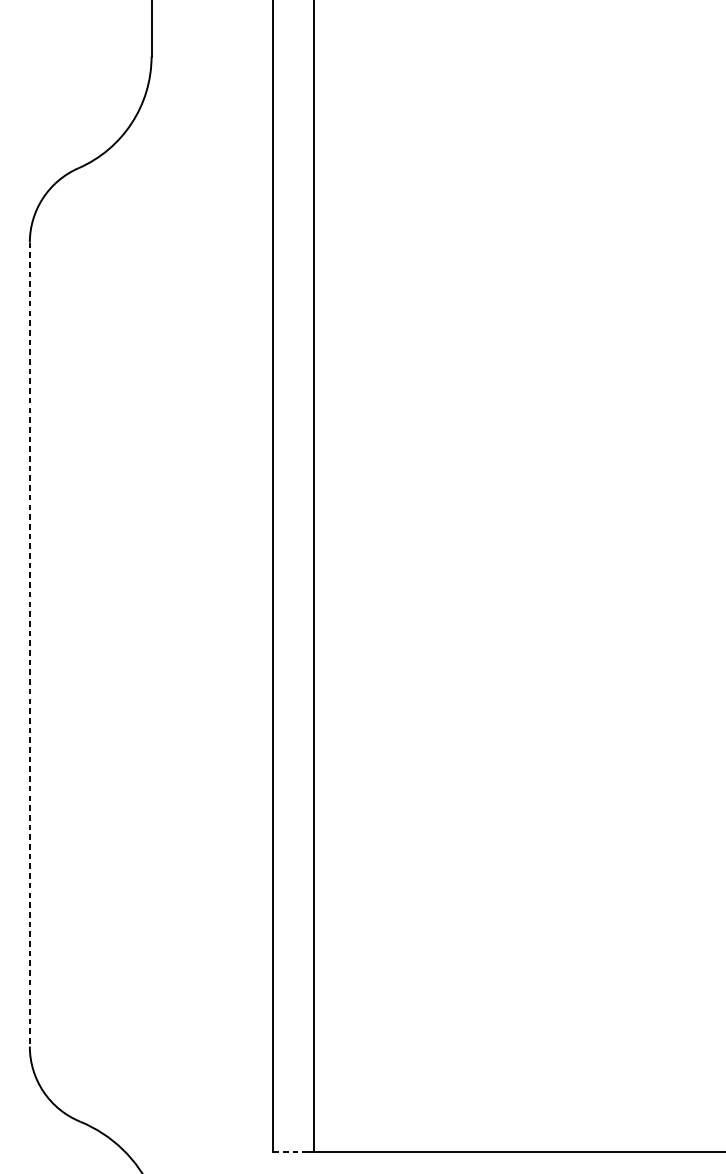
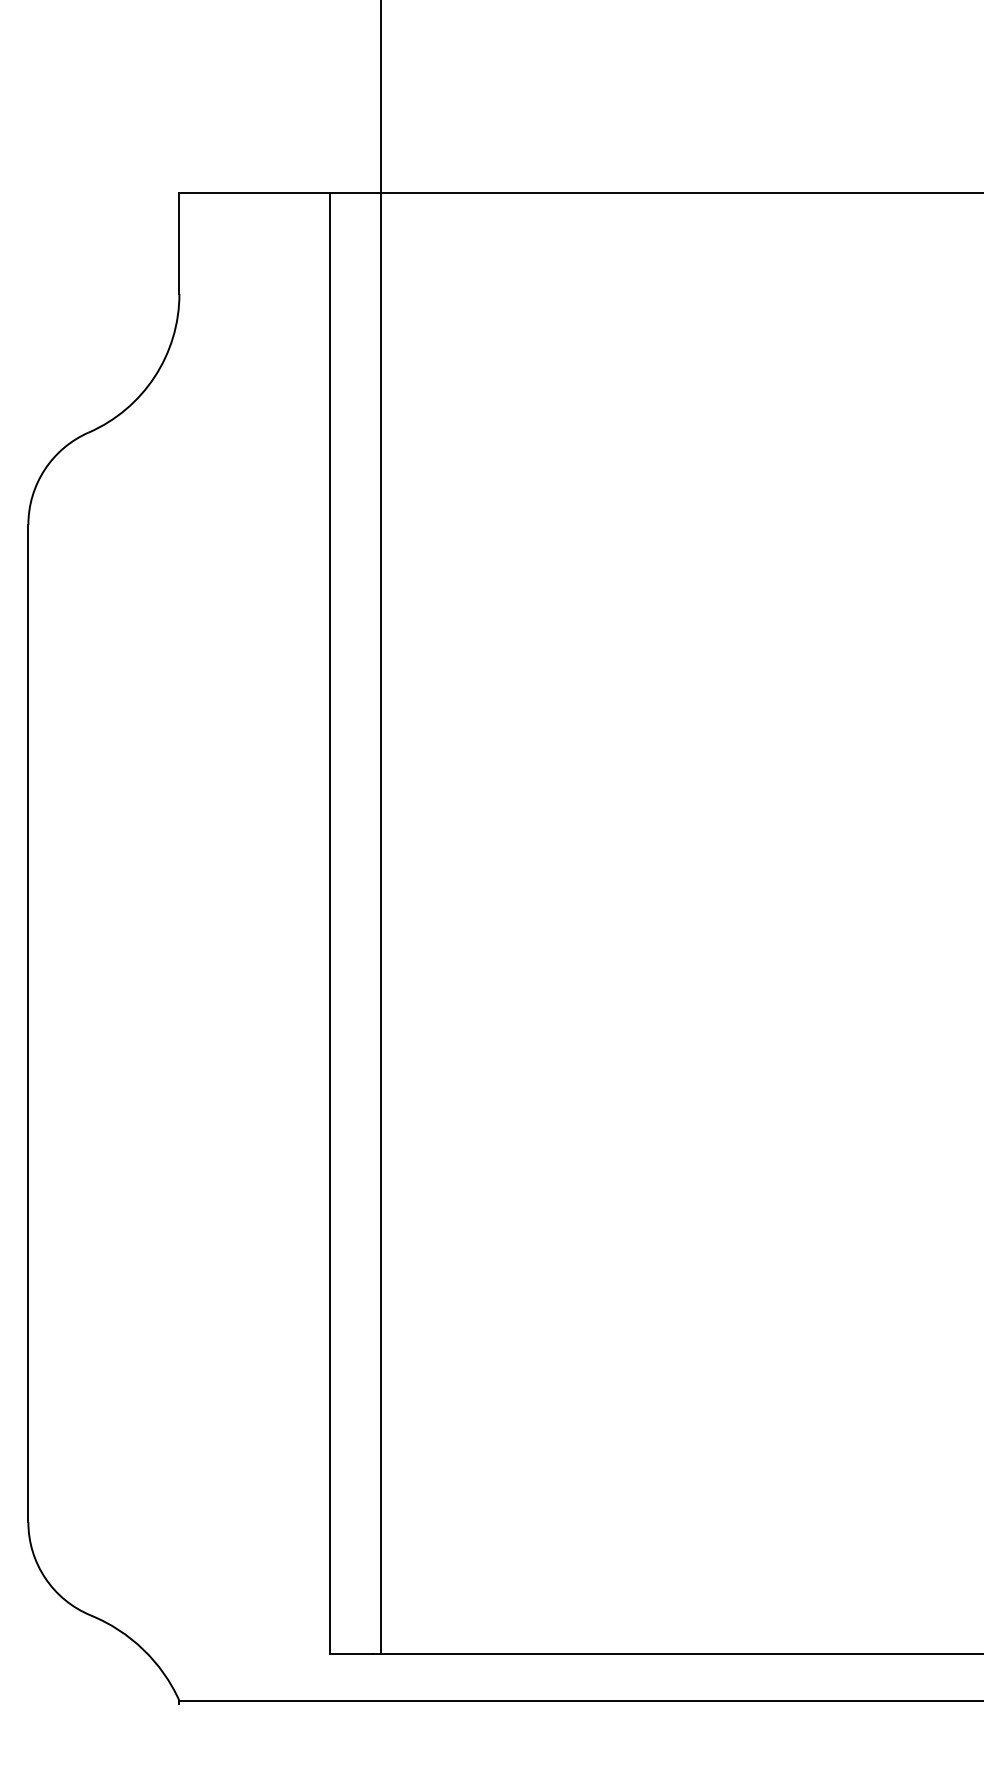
line: (29, 644) -> (28, 1023), dashed -> solid
line: (291, 1152) -> (352, 1653), dashed -> solid

